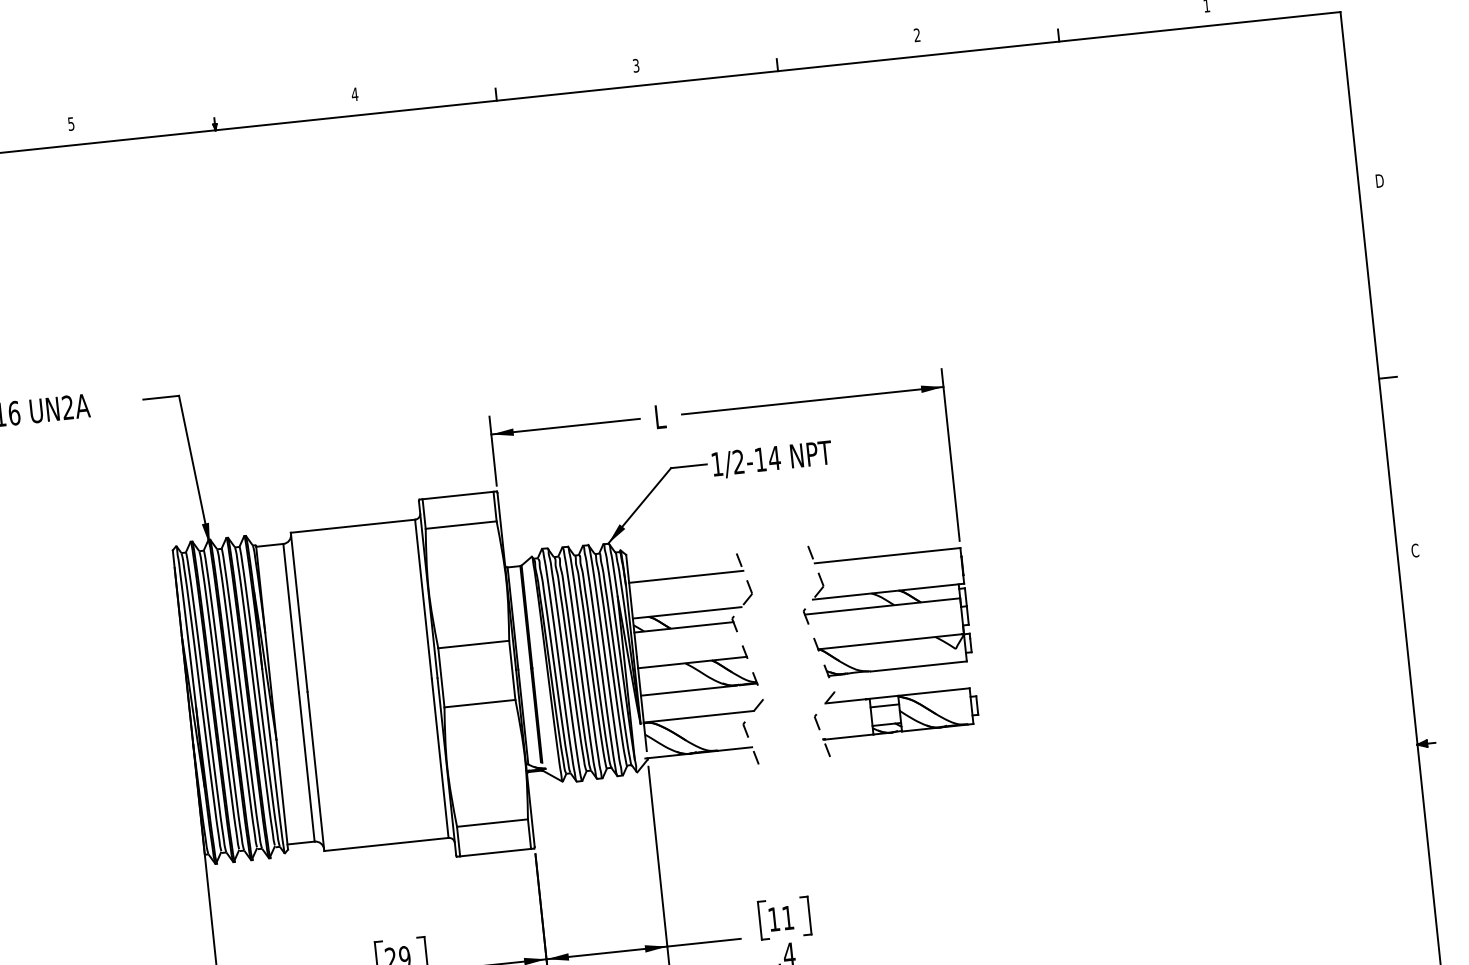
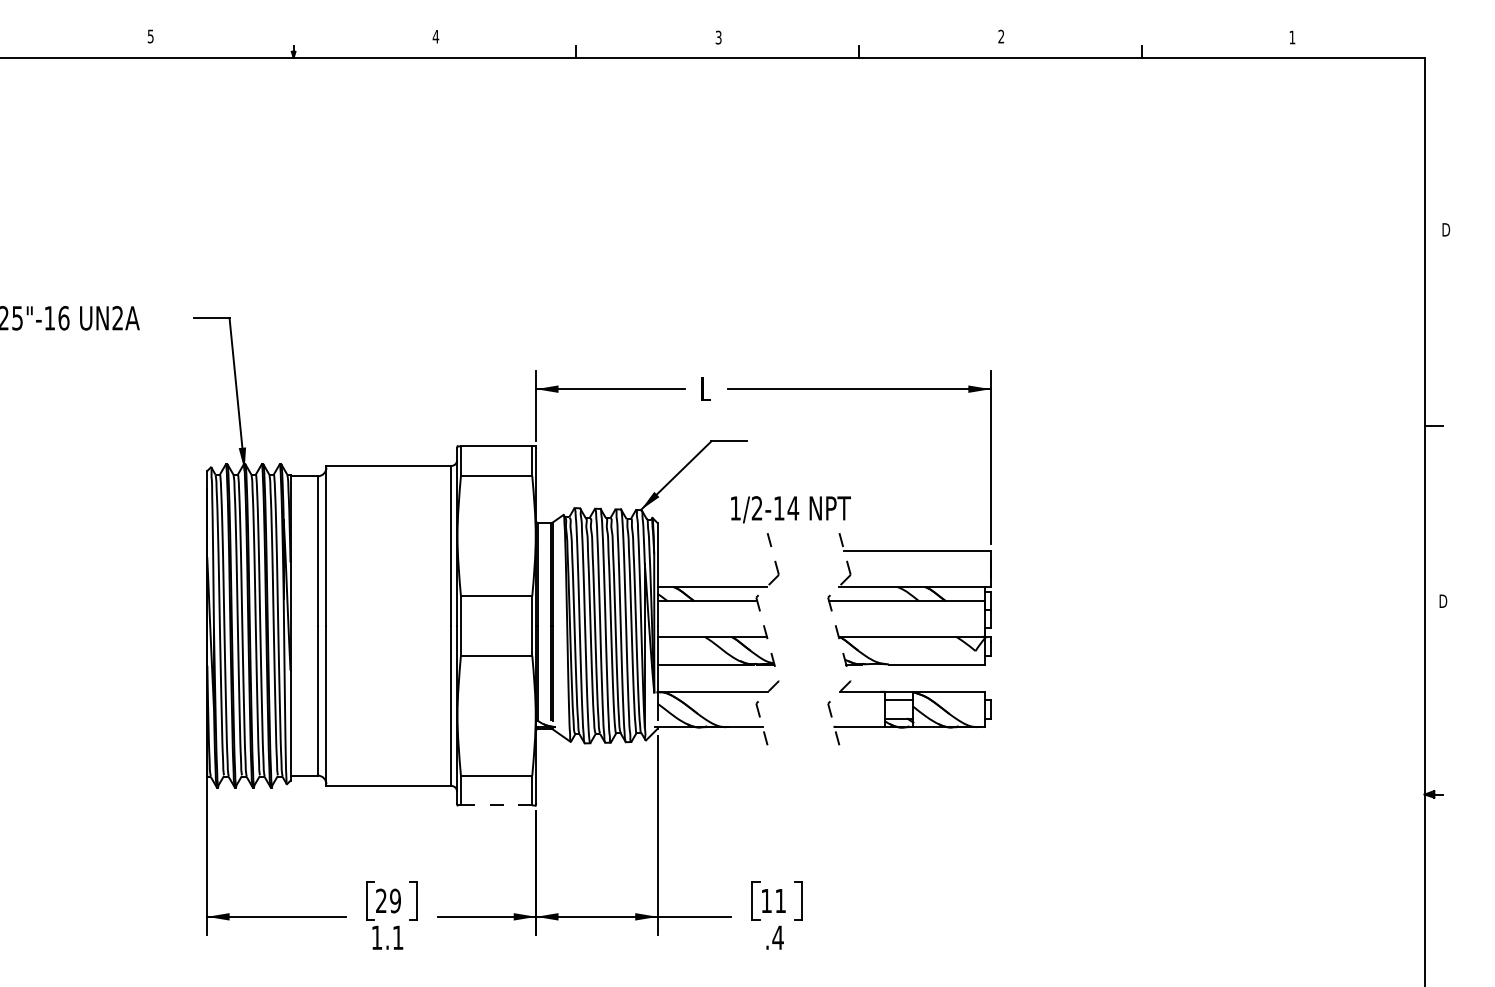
text: (771, 459) -> (790, 509), moved
text: (1415, 550) -> (1443, 601), C -> D
line: (685, 577) -> (714, 551), removed
line: (495, 852) -> (496, 805), solid -> dashed

